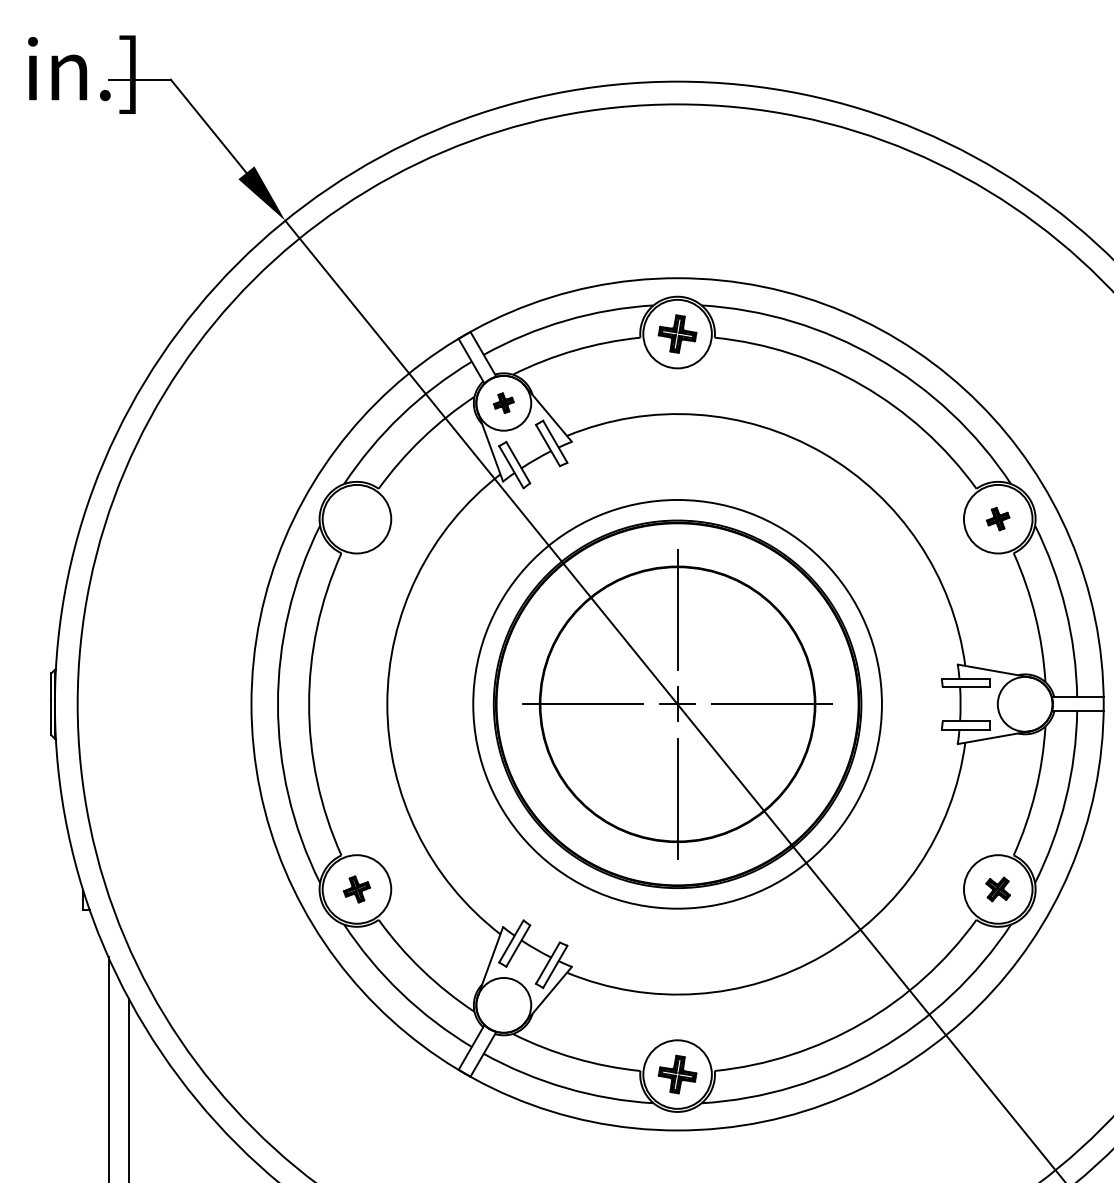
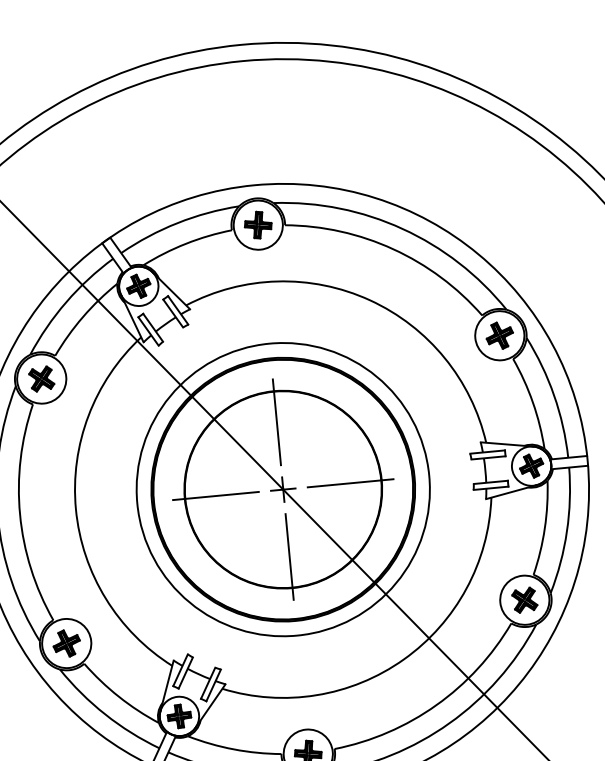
part: (503, 402) -> (138, 285), size x1.67
part: (356, 518) -> (41, 378), added
part: (997, 518) -> (499, 335), size x1.67
part: (1024, 704) -> (531, 466), added
part: (356, 889) -> (66, 643), size x1.43
part: (997, 889) -> (524, 600), size x1.43
part: (503, 1005) -> (179, 716), added

